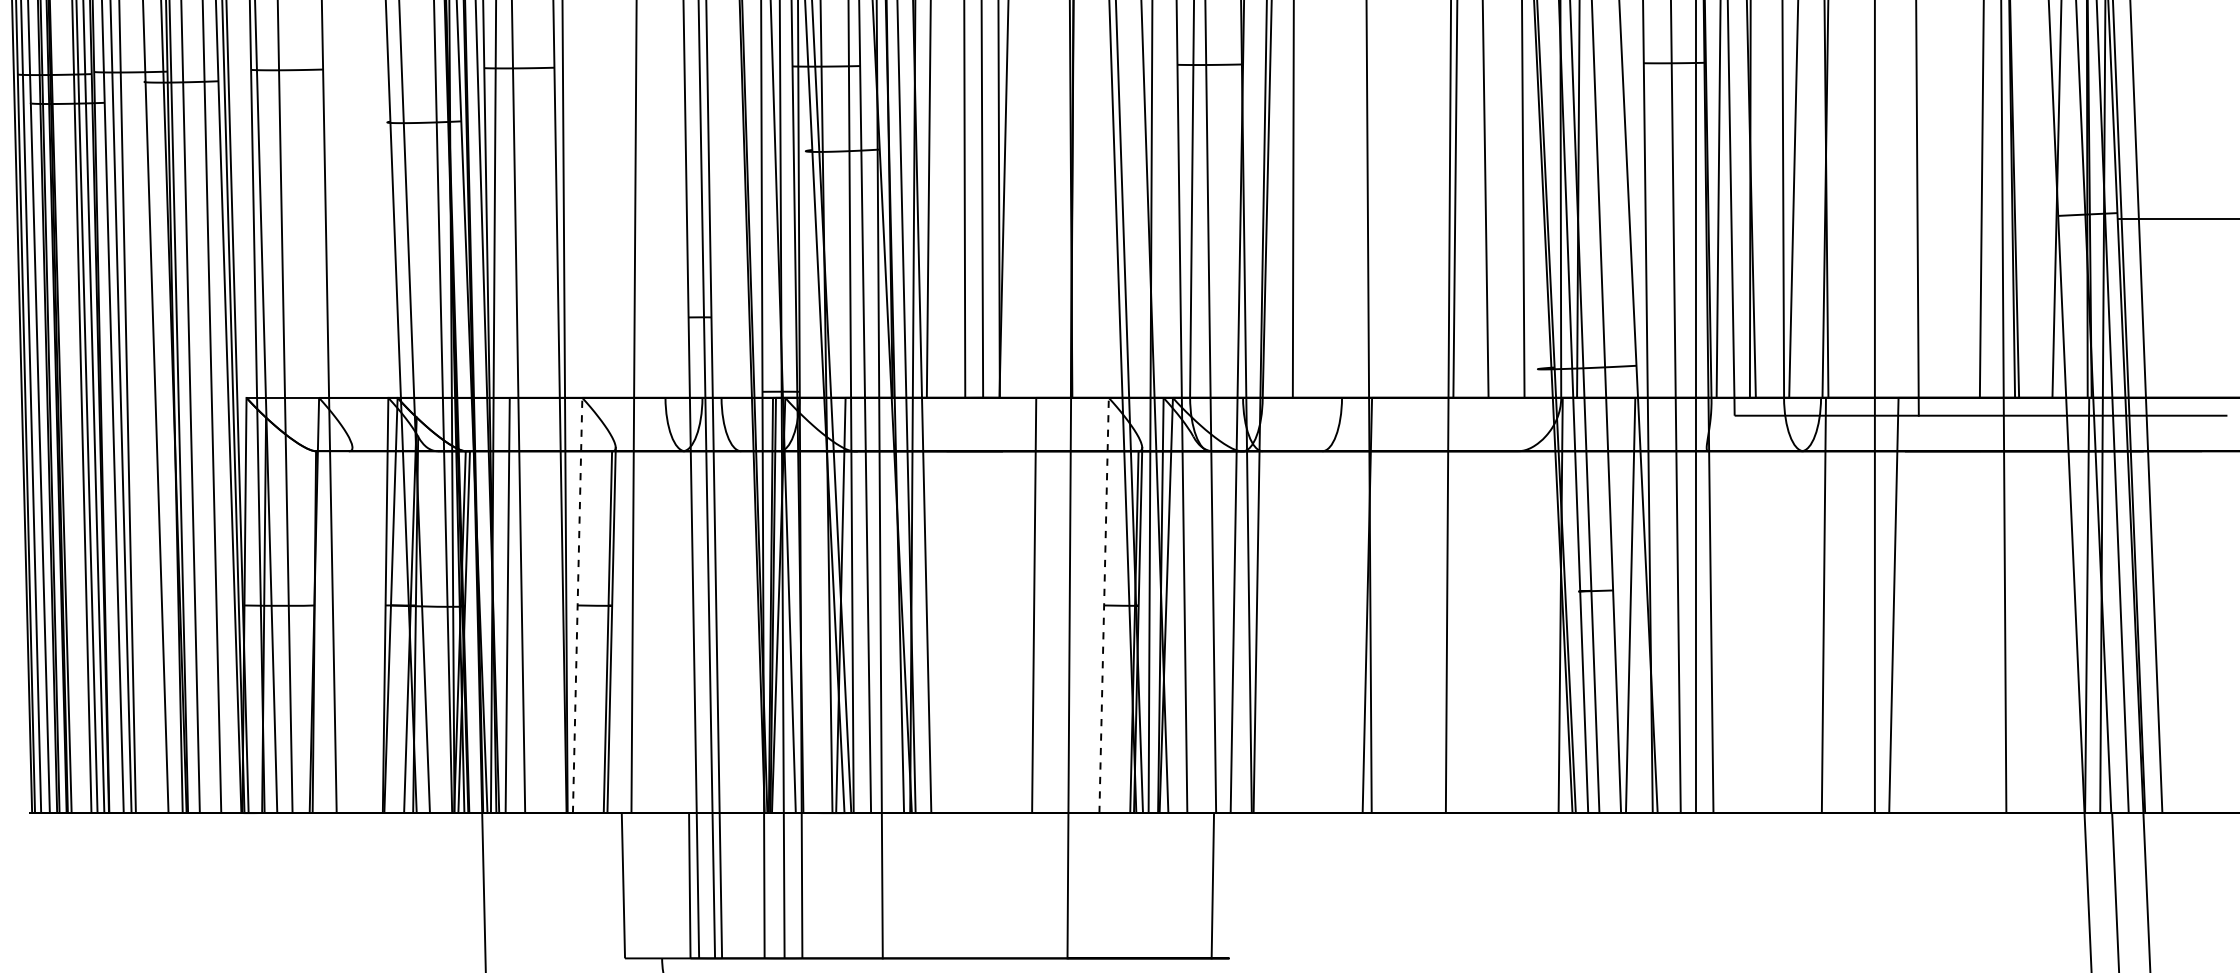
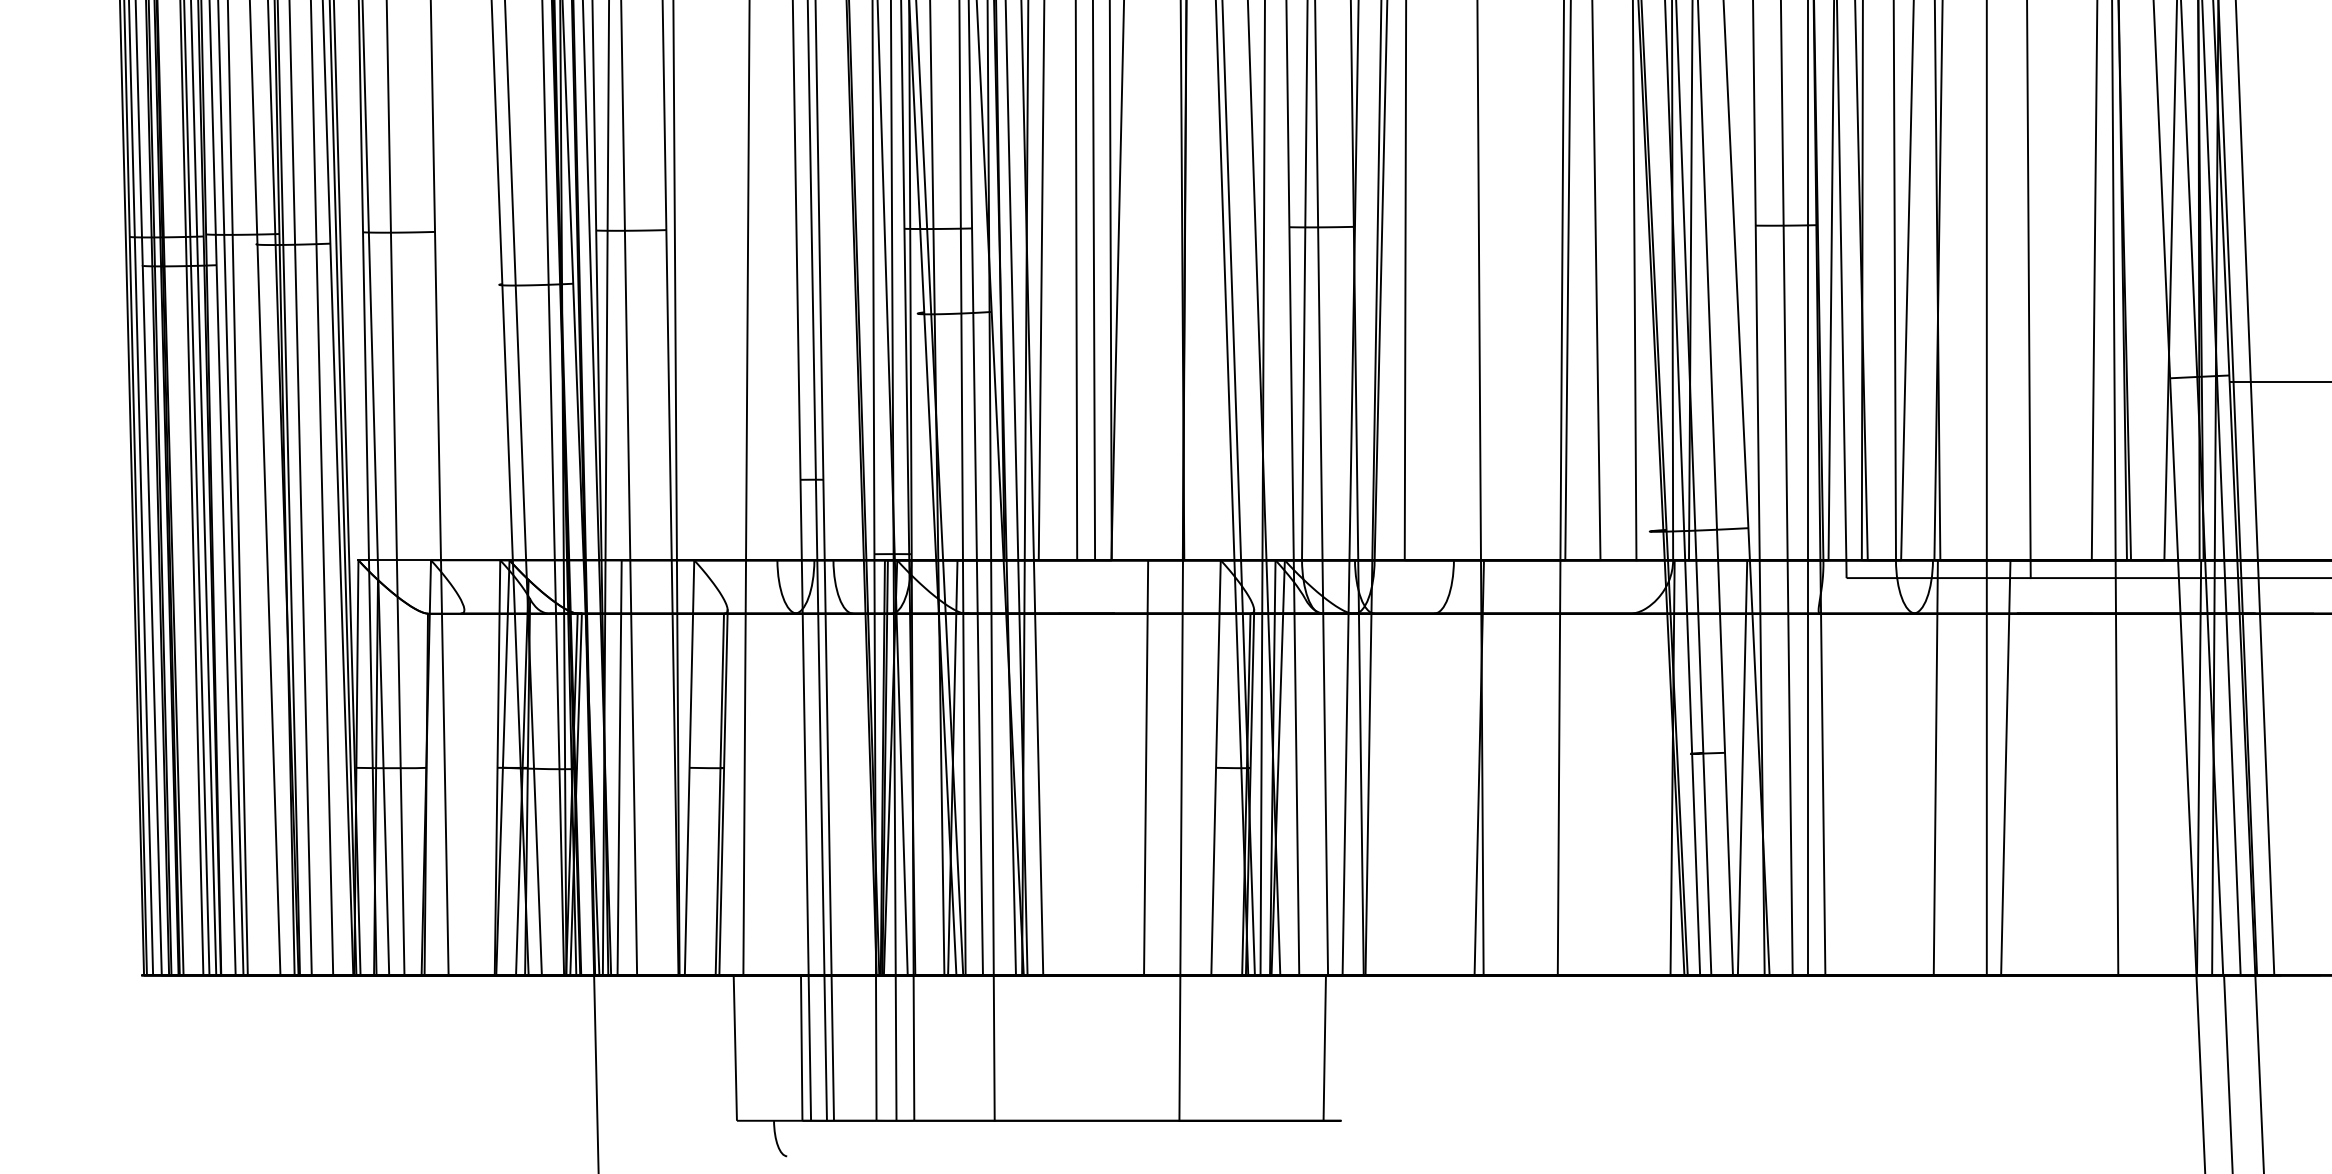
line: (577, 605) -> (689, 767), dashed -> solid
line: (1104, 605) -> (1216, 767), dashed -> solid

